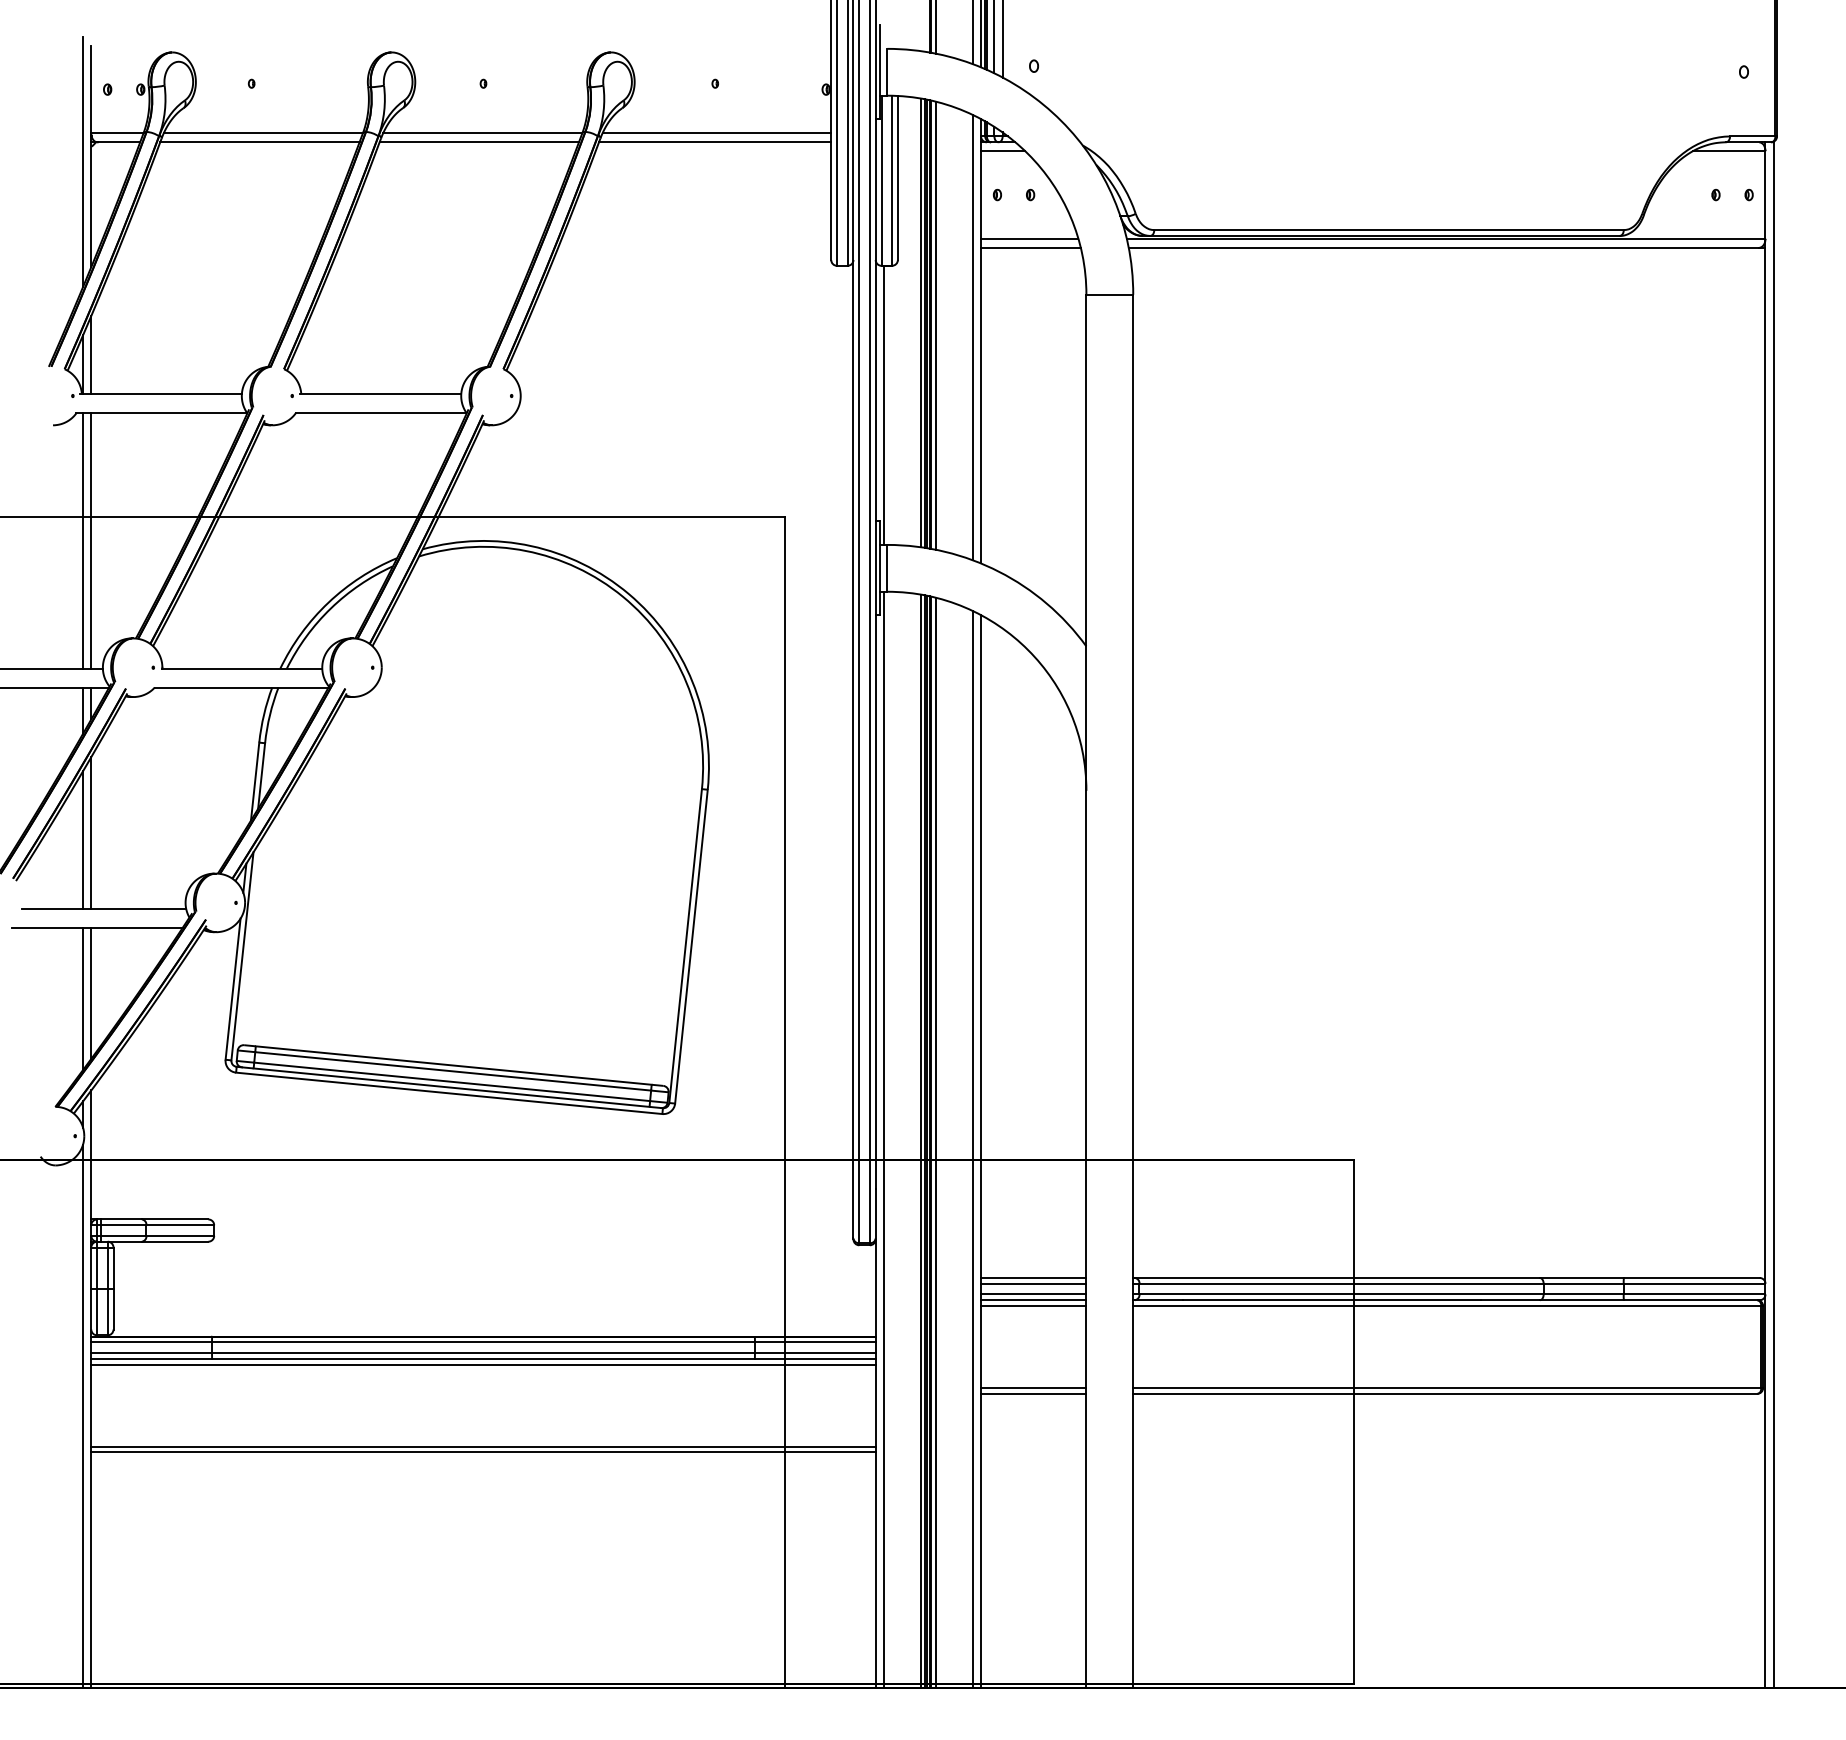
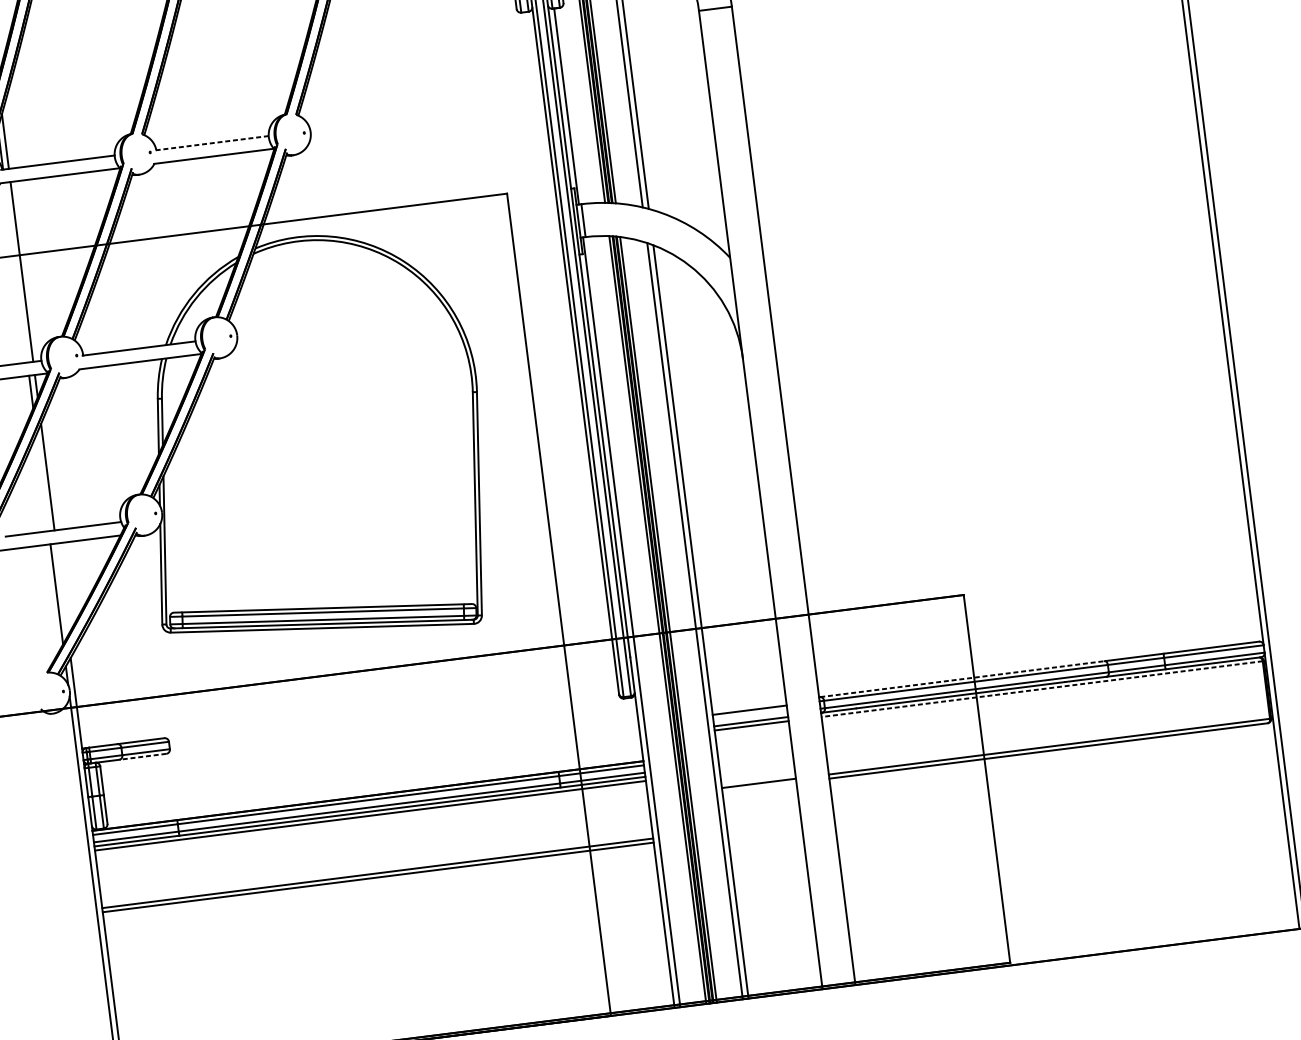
line: (380, 394) -> (212, 143), solid -> dashed
line: (83, 540) -> (16, 272), removed
line: (83, 839) -> (42, 482), removed
line: (91, 992) -> (62, 589), removed
line: (174, 1241) -> (142, 756), solid -> dashed
line: (1033, 1277) -> (749, 705), removed
line: (1337, 1277) -> (962, 678), solid -> dashed
line: (1033, 1294) -> (750, 717), removed
line: (1446, 1306) -> (1041, 689), solid -> dashed
line: (1033, 1393) -> (759, 787), removed

